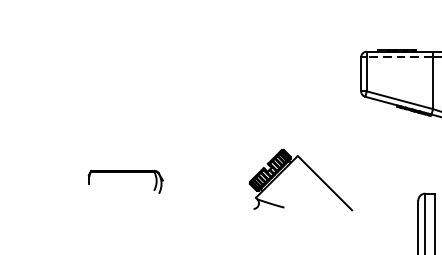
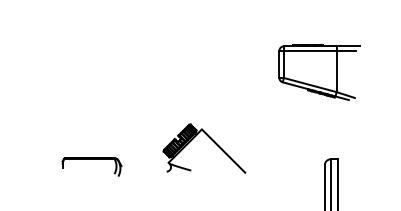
line: (398, 56) -> (309, 50), dashed -> solid
part: (309, 169) -> (211, 140), moved
part: (125, 172) -> (91, 159), moved

